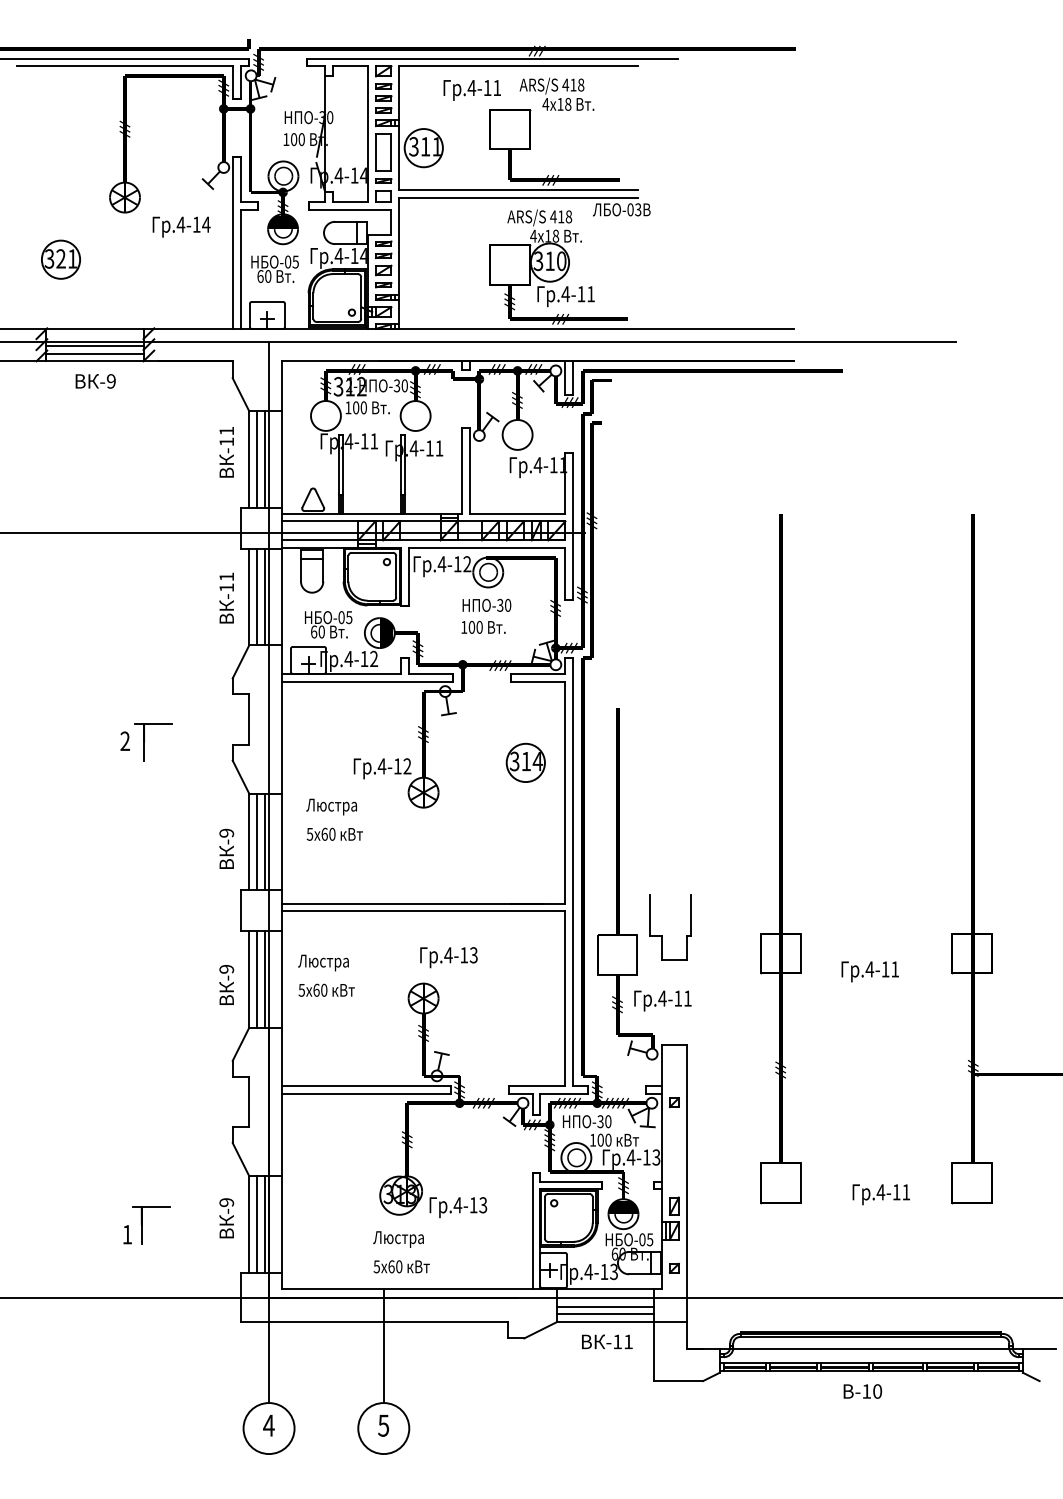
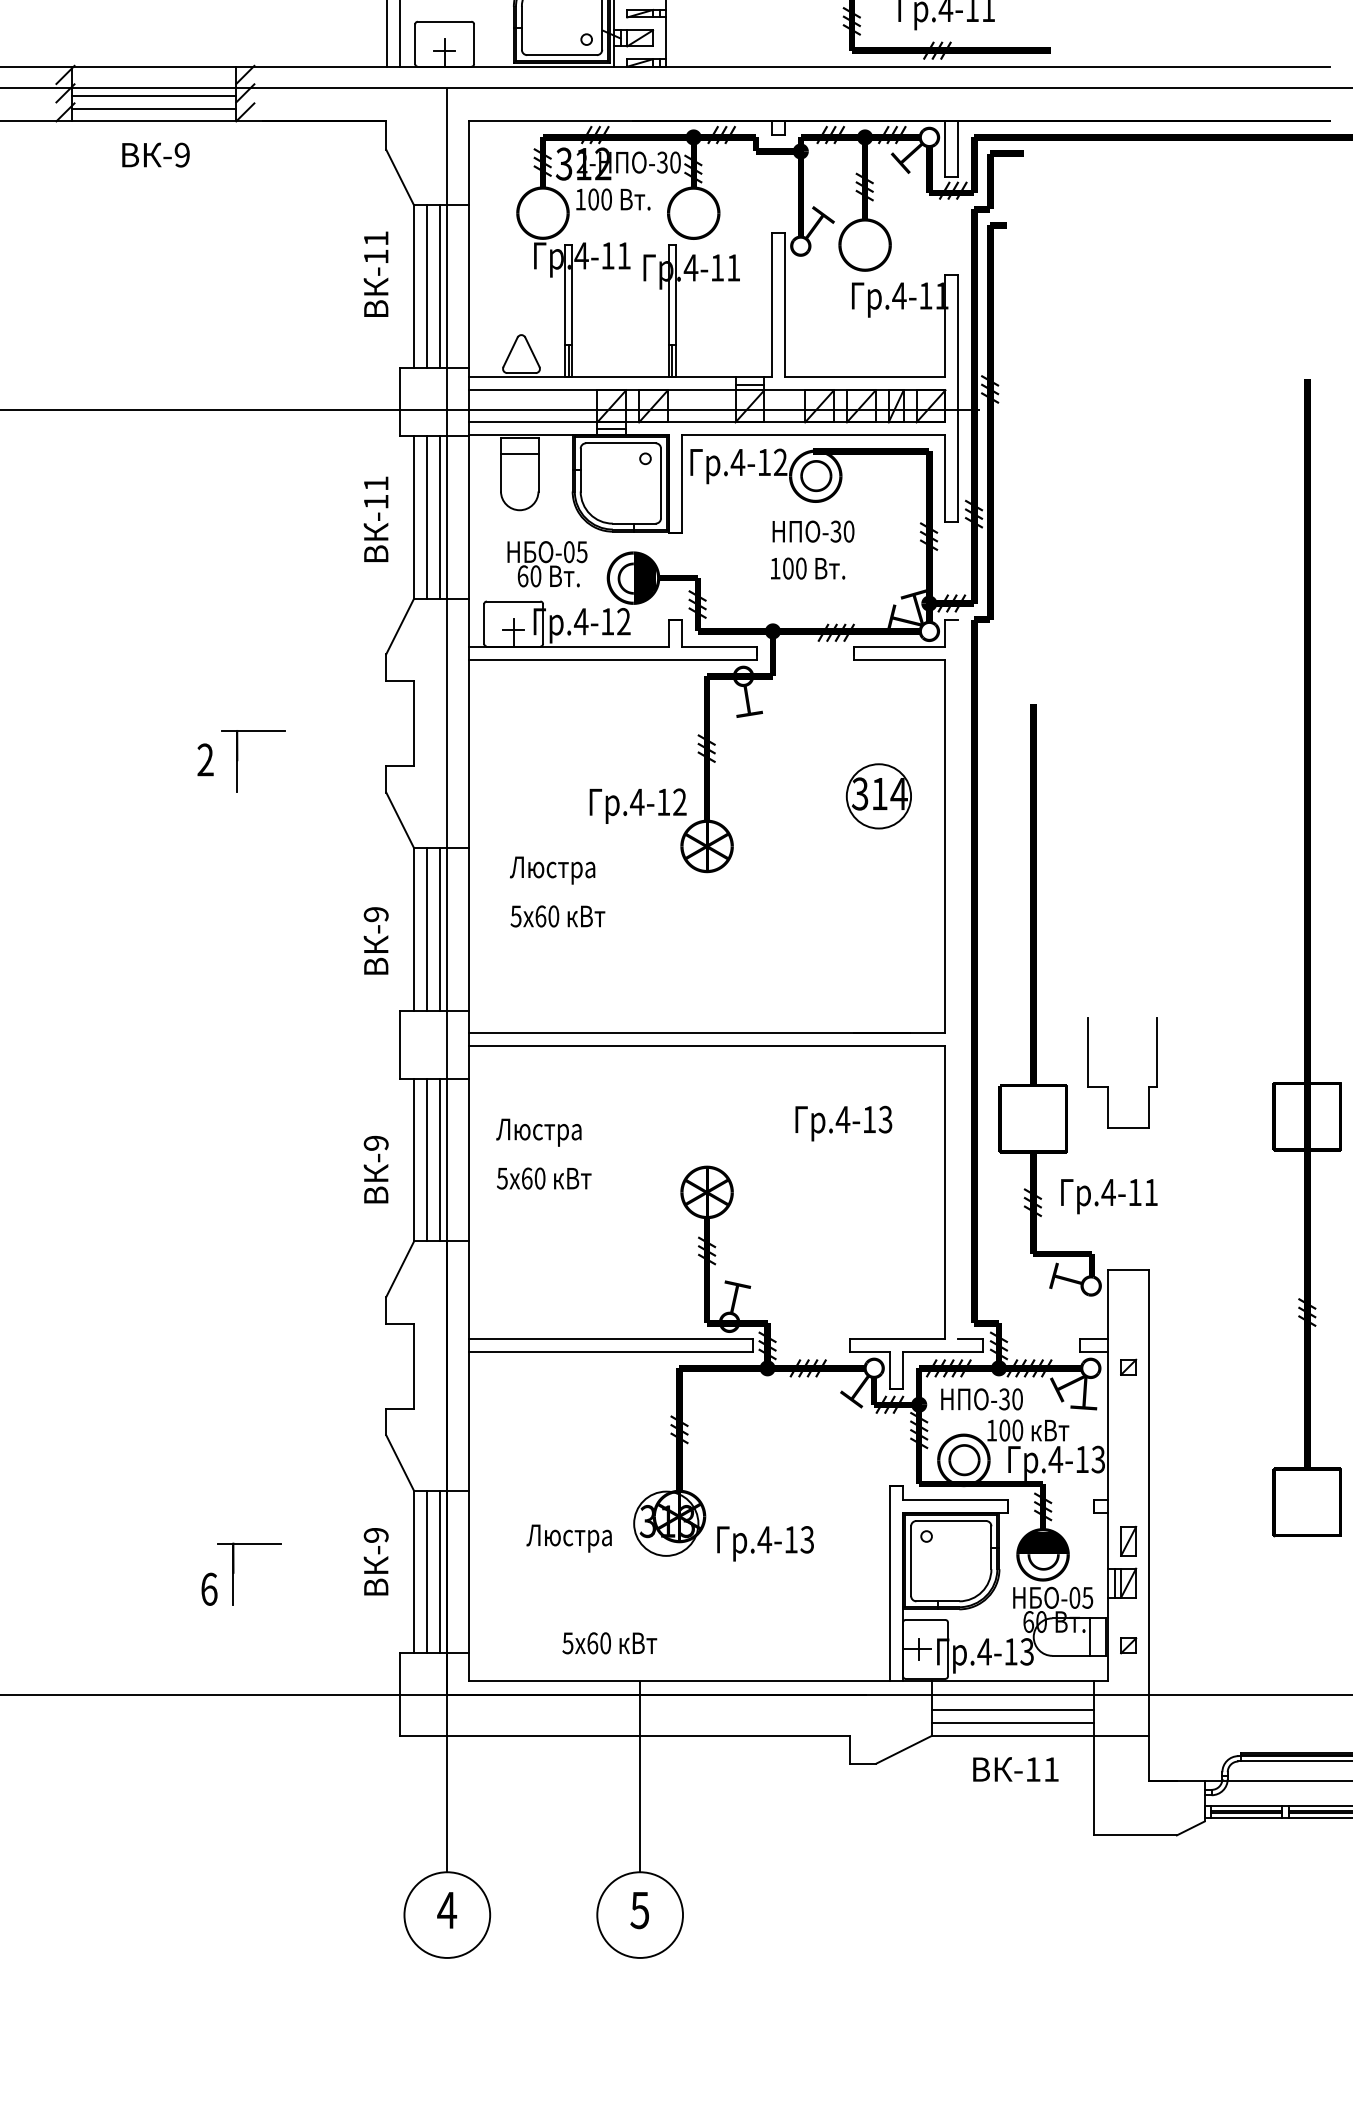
line: (573, 871) -> (959, 978), removed
text: (448, 957) -> (843, 1123), moved
text: (127, 1234) -> (209, 1588), 1 -> 6
text: (398, 1239) -> (569, 1538), moved
text: (401, 1266) -> (609, 1642), moved

